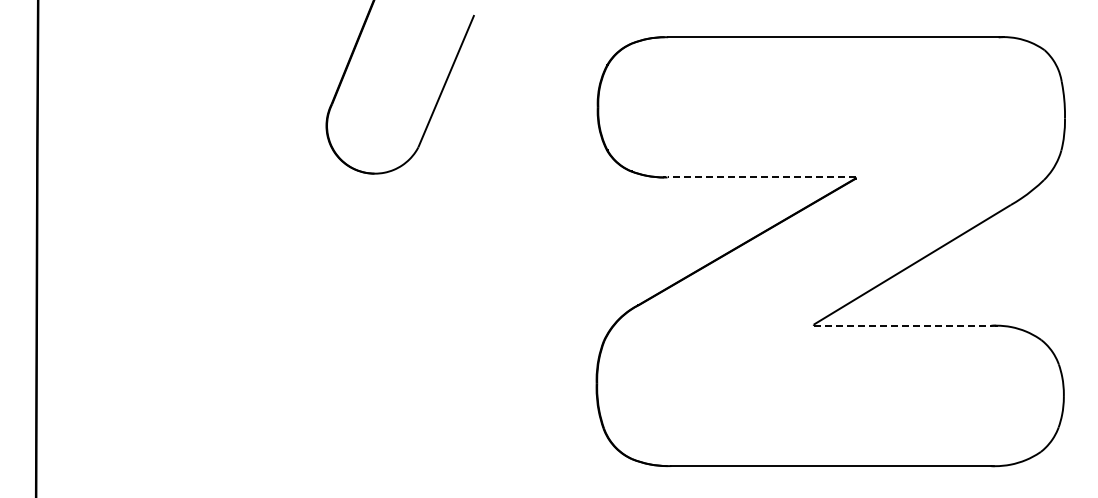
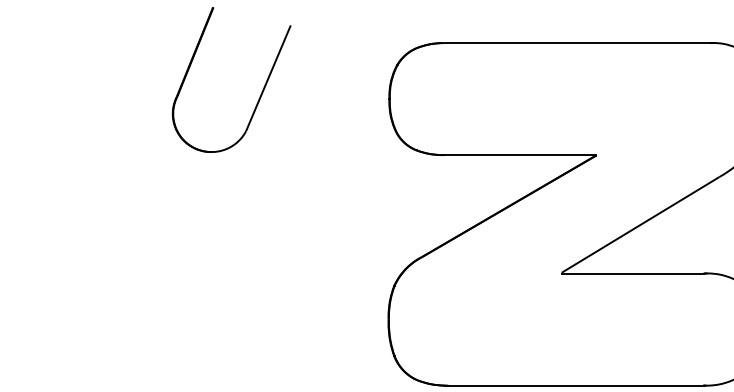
line: (761, 177) -> (520, 155), dashed -> solid
line: (902, 325) -> (632, 273), dashed -> solid

